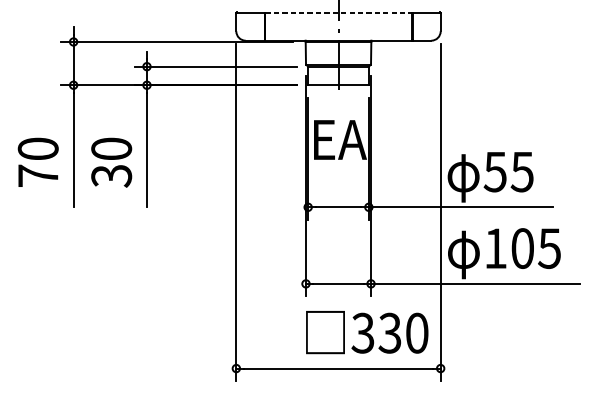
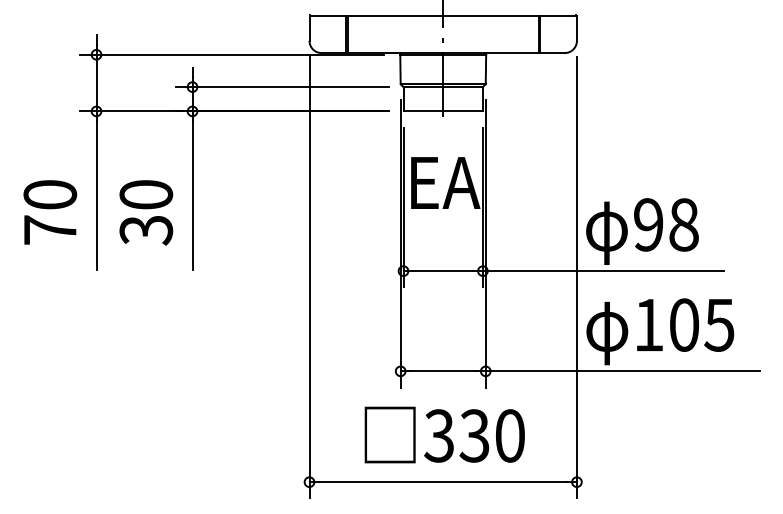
line: (338, 12) -> (443, 16), dashed -> solid
text: (508, 171) -> (665, 224), 55 -> 98
text: (367, 332) -> (444, 434), moved

